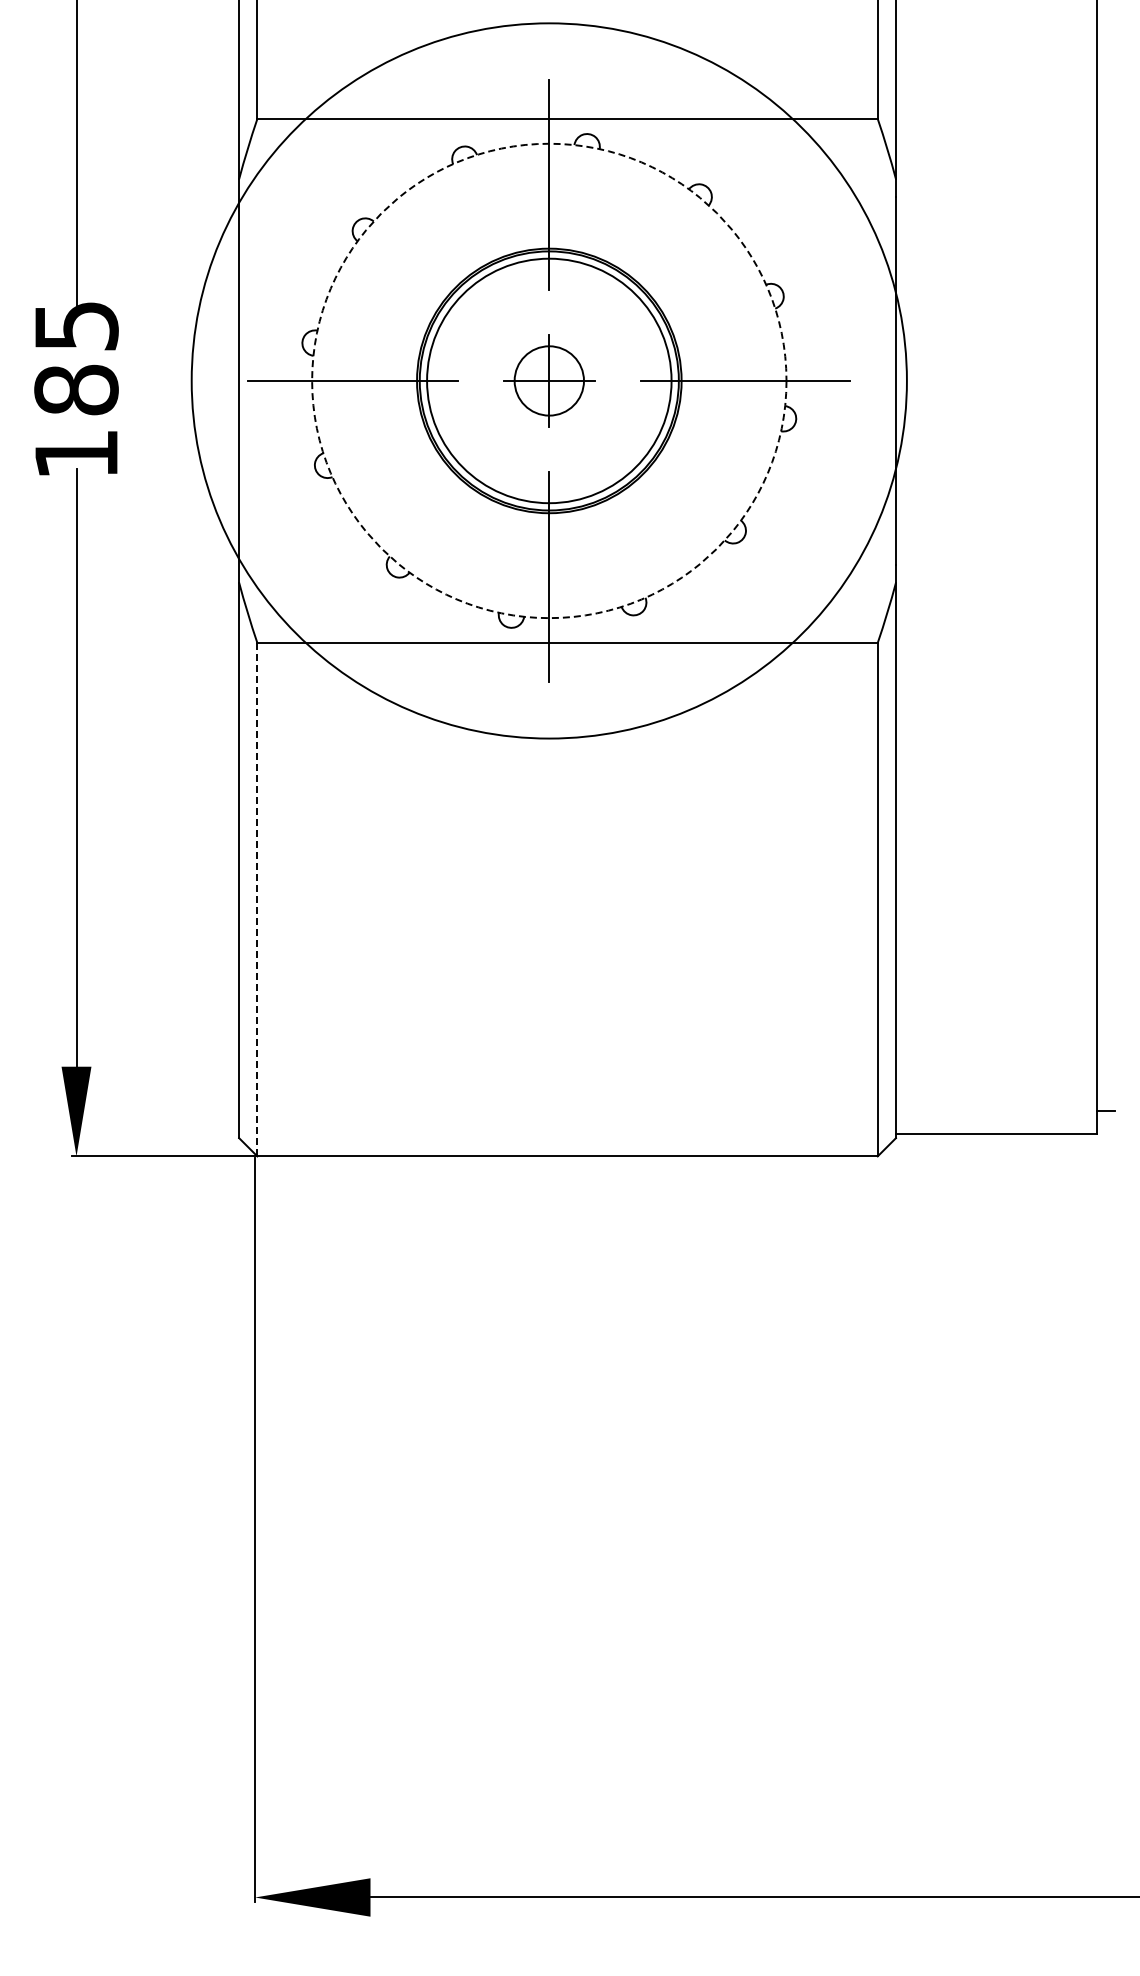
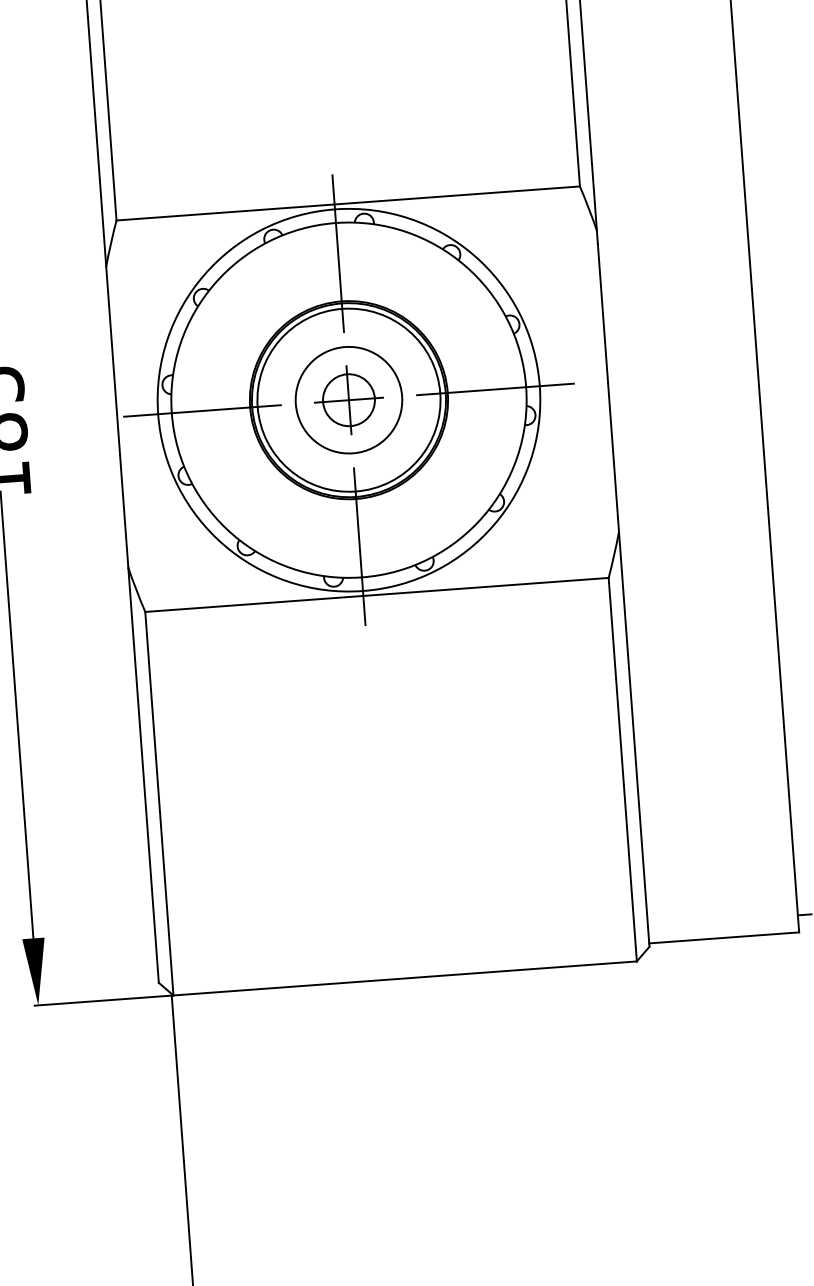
circle: (548, 380) -> (348, 399), size x0.71
circle: (549, 380) -> (349, 399), added
circle: (549, 380) -> (349, 399), dashed -> solid
line: (257, 899) -> (159, 803), dashed -> solid

